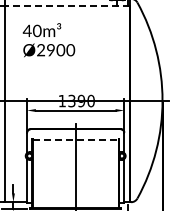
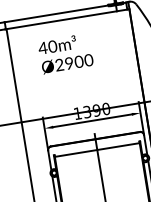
line: (67, 6) -> (67, 19), dashed -> solid
text: (48, 40) -> (65, 54), moved
line: (75, 140) -> (97, 150), dashed -> solid

